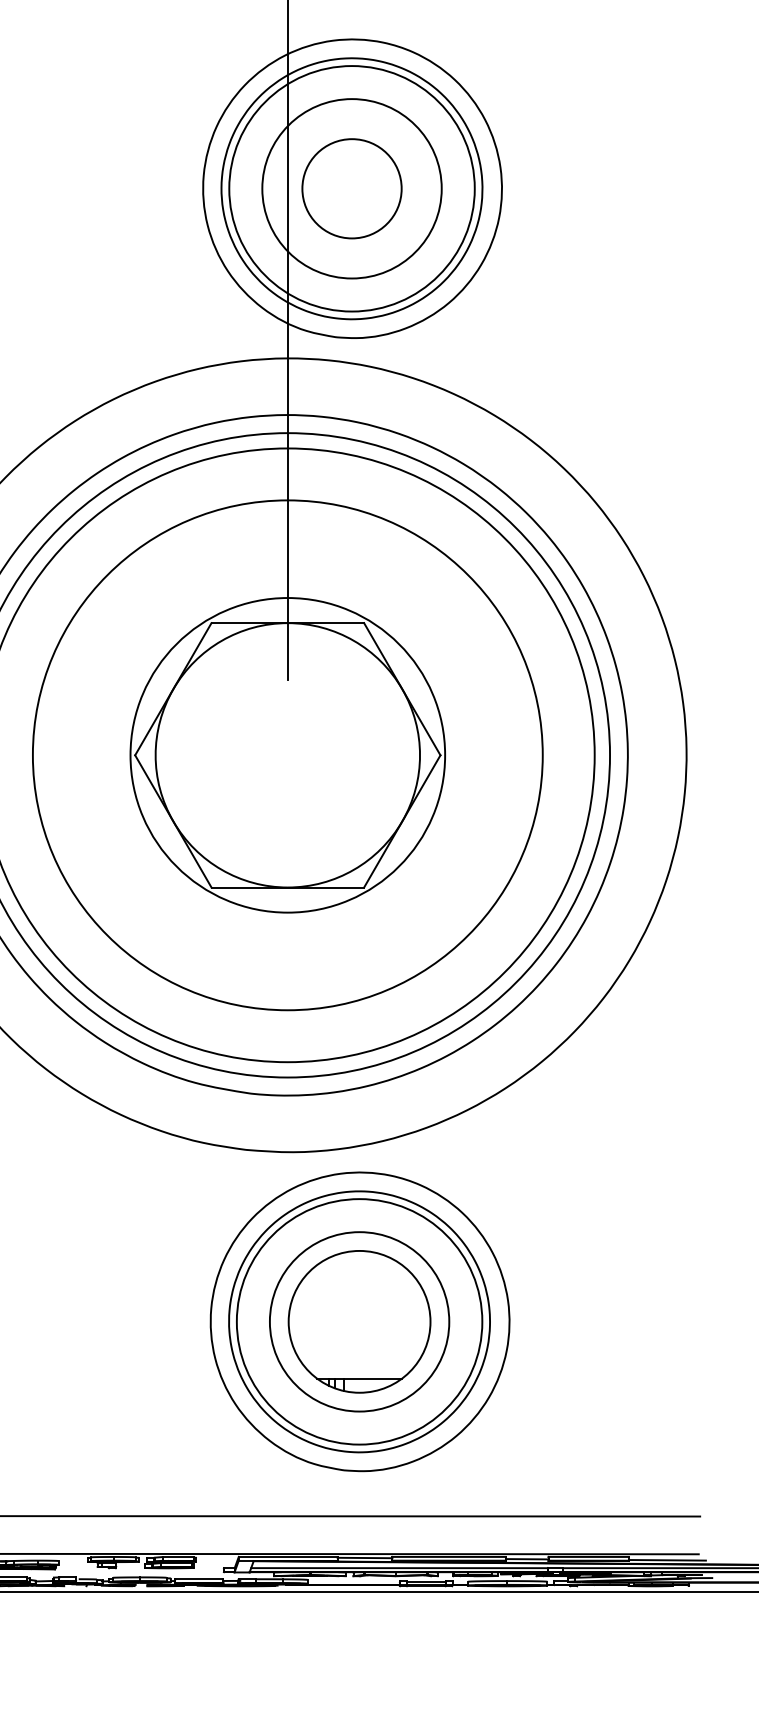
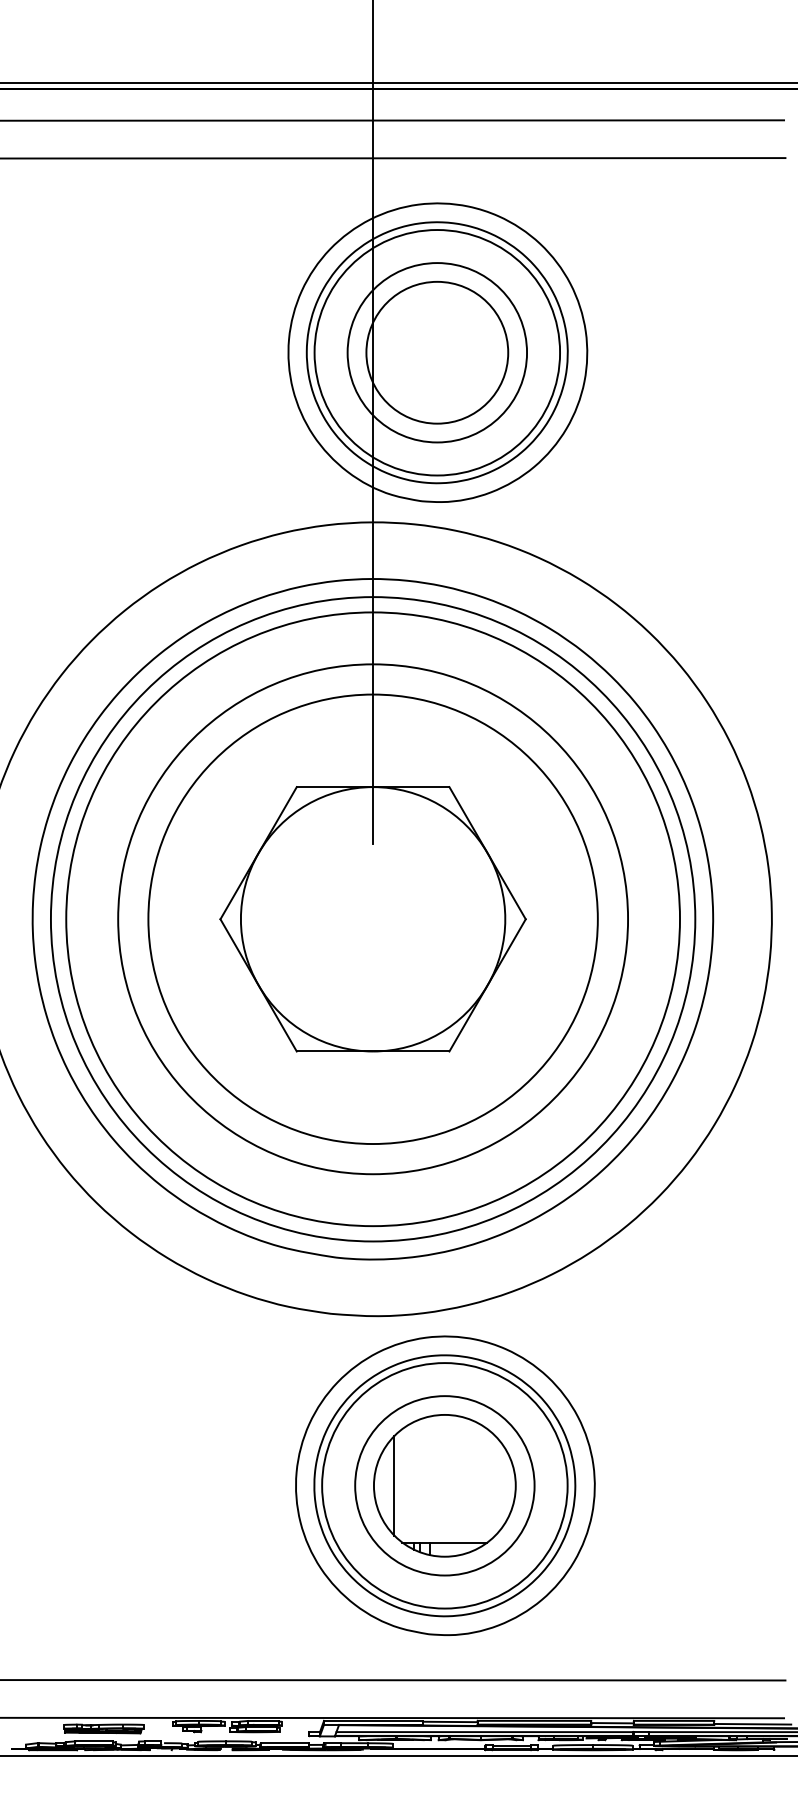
circle: (352, 188) -> (437, 352), size x1.43
circle: (287, 755) -> (372, 919), size x1.43
line: (309, 1321) -> (394, 1485), added

